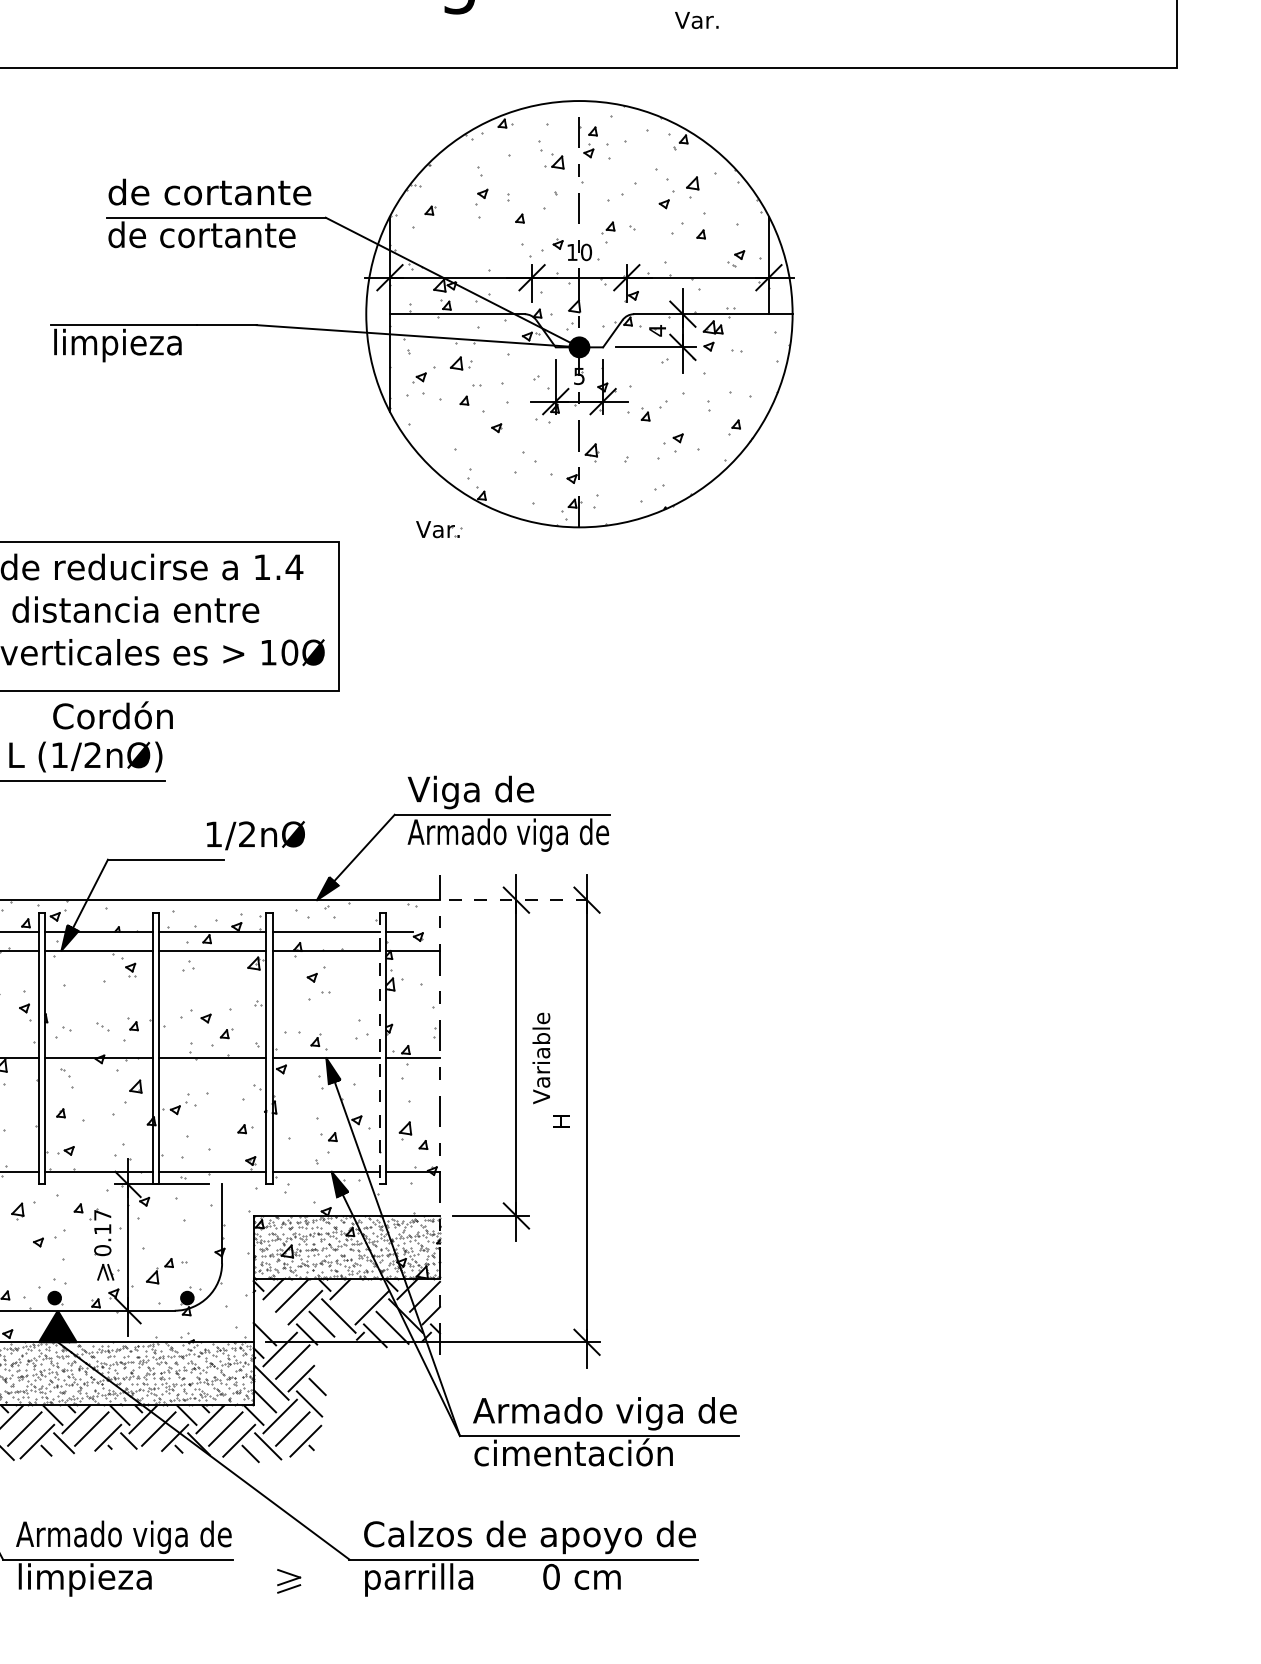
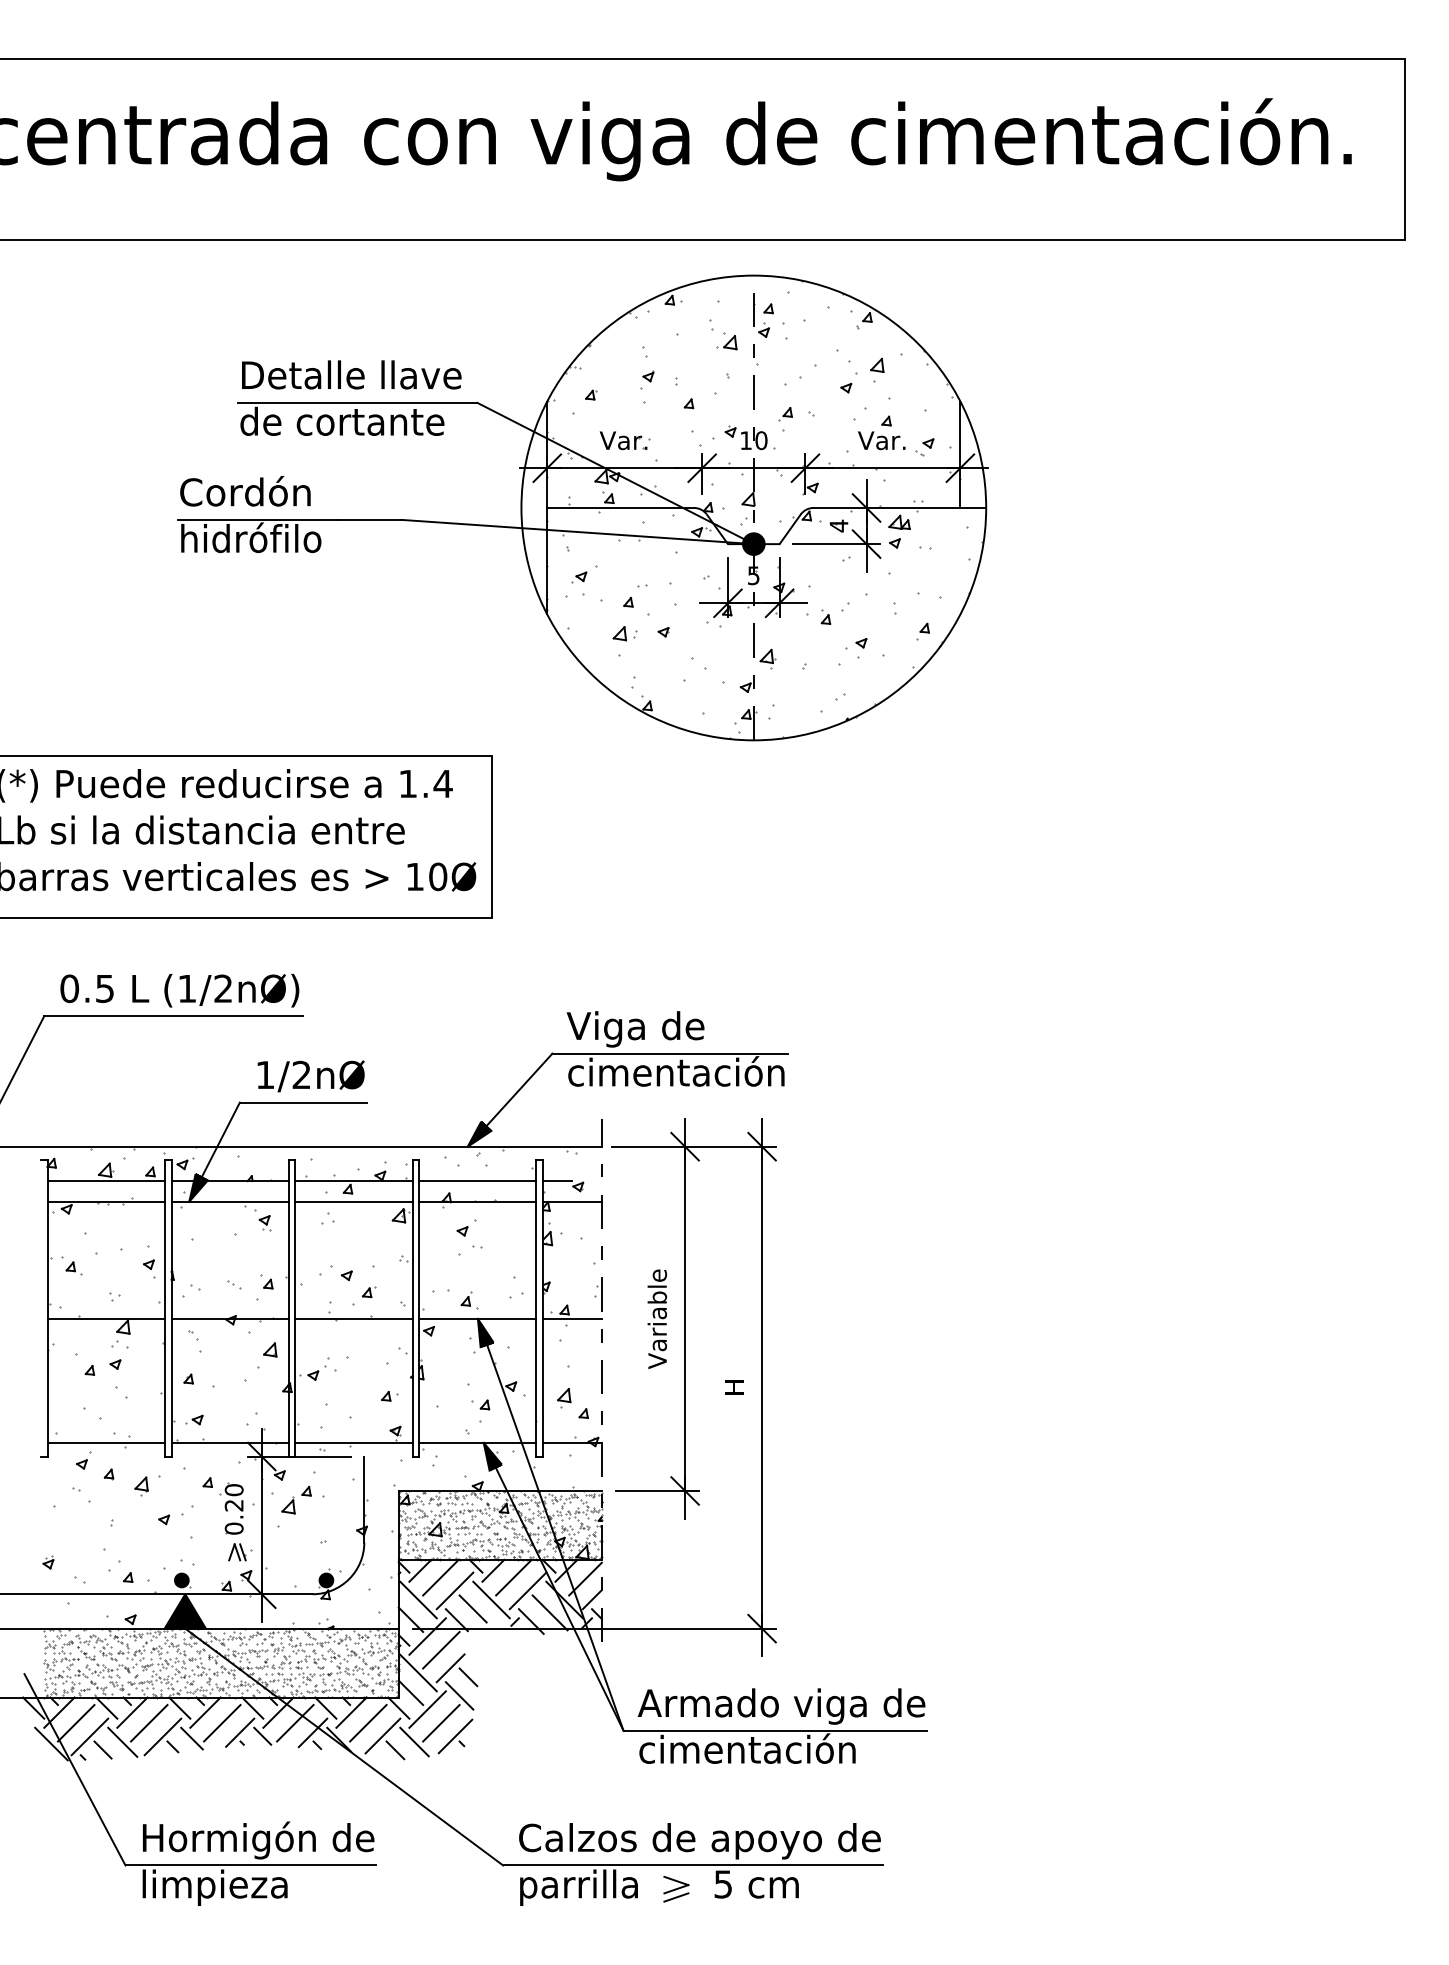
text: (696, 20) -> (881, 440), moved
text: (209, 191) -> (350, 374), de cortante -> Detalle llave
text: (119, 344) -> (252, 541), limpieza -> hidrófilo
part: (460, 363) -> (624, 633), moved
part: (438, 529) -> (624, 440), moved
text: (113, 715) -> (245, 491), moved
text: (508, 834) -> (676, 1075), Armado viga de -> cimentación
text: (255, 835) -> (310, 1076), moved
line: (525, 899) -> (694, 1146), dashed -> solid
line: (380, 1049) -> (536, 1309), dashed -> solid
text: (540, 1058) -> (656, 1319), moved
text: (102, 1221) -> (233, 1497), 0.17 -> 0.20
part: (159, 1270) -> (296, 1499), moved
line: (358, 1295) -> (513, 1577), added
line: (271, 1315) -> (418, 1599), added
text: (123, 1536) -> (256, 1840), Armado viga de -> Hormigón de
text: (551, 1577) -> (723, 1884), 0 -> 5
part: (289, 1580) -> (676, 1888), moved

